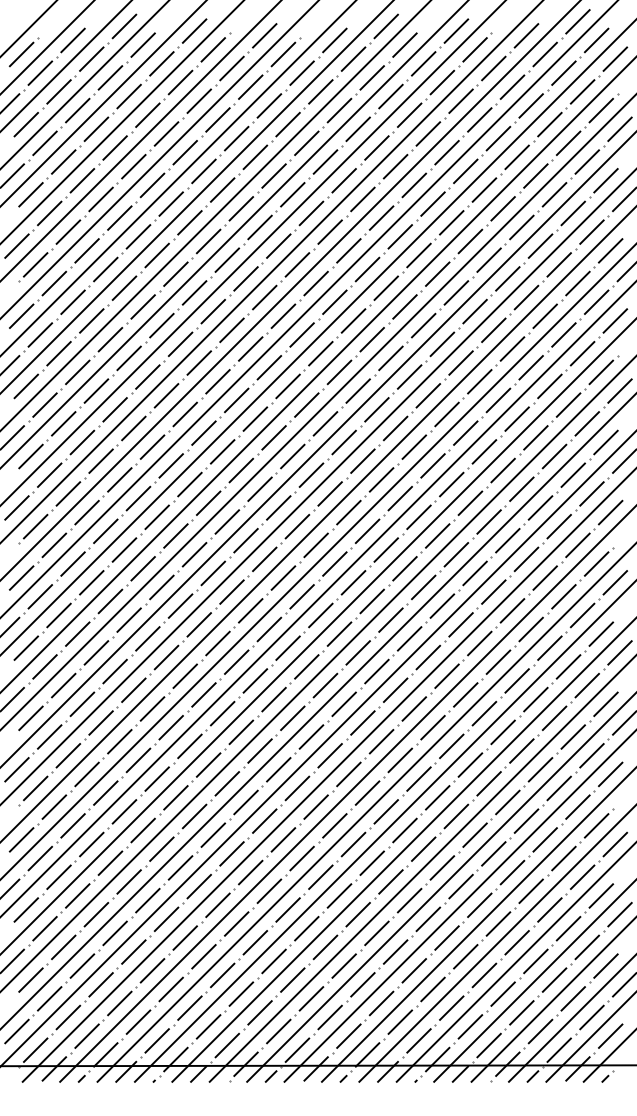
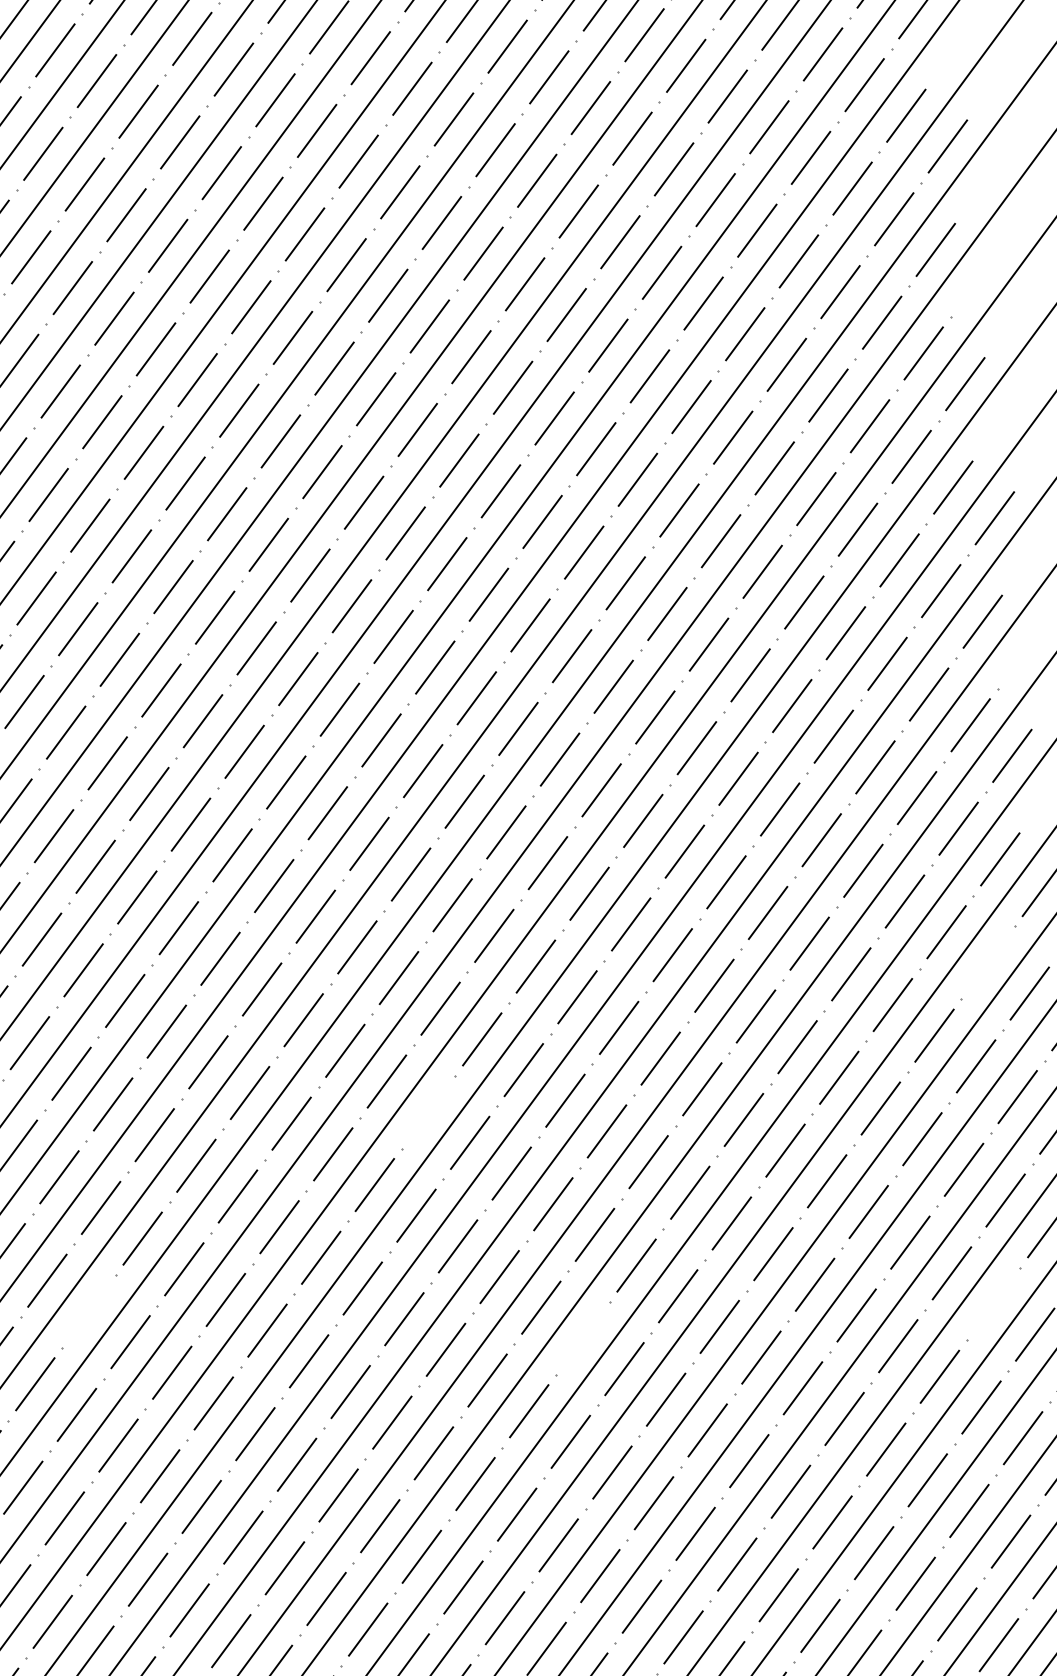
line: (586, 685) -> (986, 962), removed
line: (292, 718) -> (428, 1112), removed
line: (105, 792) -> (88, 1310), removed
line: (353, 844) -> (582, 1338), removed
line: (563, 858) -> (992, 1303), removed

